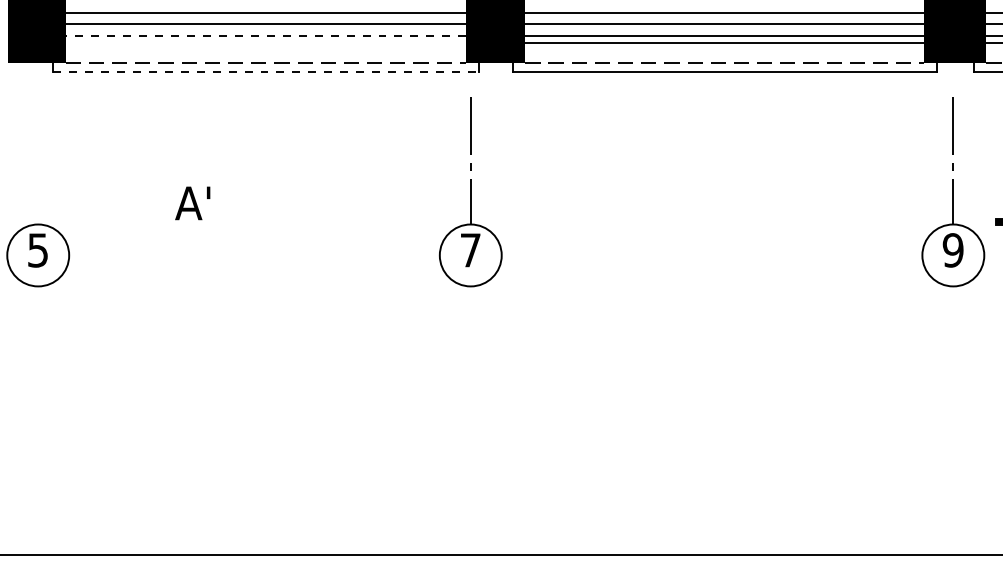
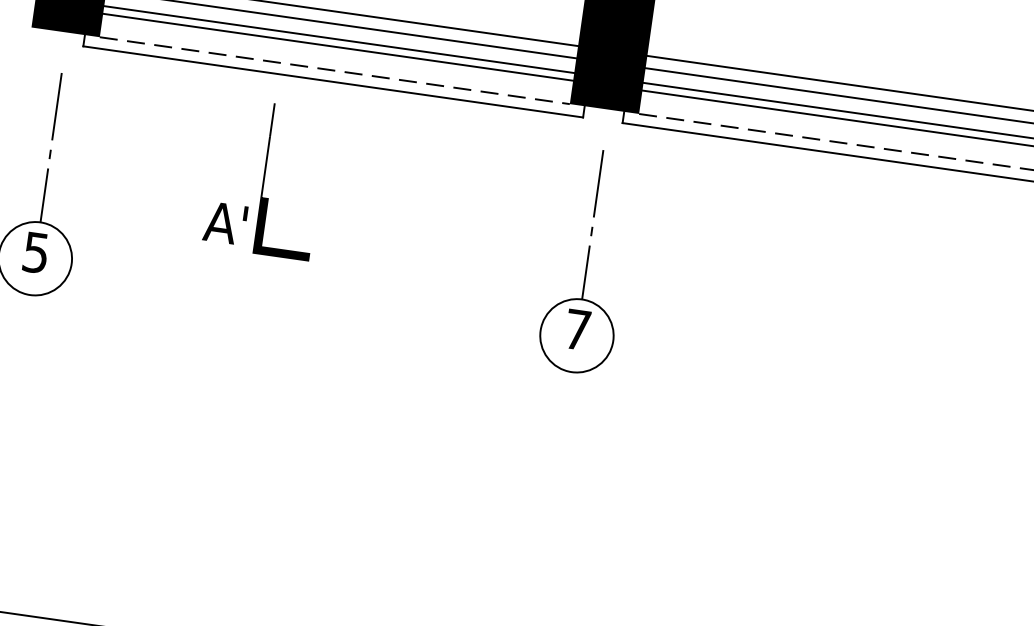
line: (265, 36) -> (338, 39), dashed -> solid
line: (265, 42) -> (337, 46), added
line: (266, 72) -> (333, 82), dashed -> solid
line: (38, 160) -> (51, 147), added
part: (220, 161) -> (264, 178), added
part: (470, 192) -> (587, 261), moved

